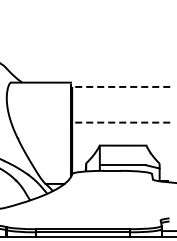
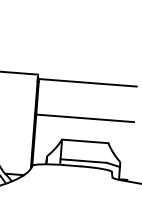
line: (120, 86) -> (87, 82), dashed -> solid
line: (120, 122) -> (84, 118), dashed -> solid

